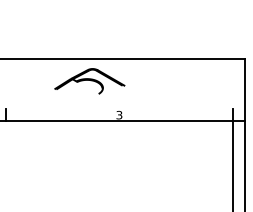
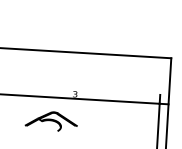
part: (89, 81) -> (51, 121), moved

